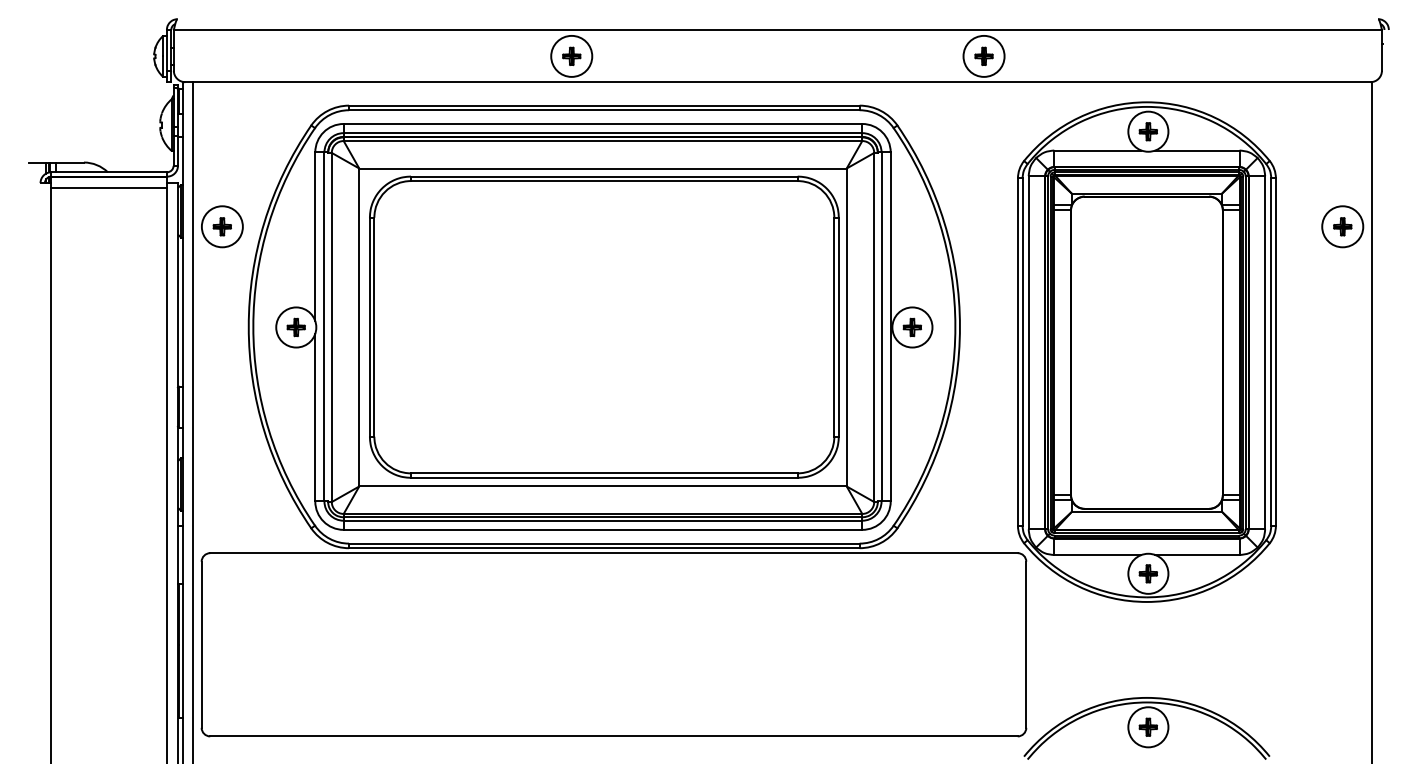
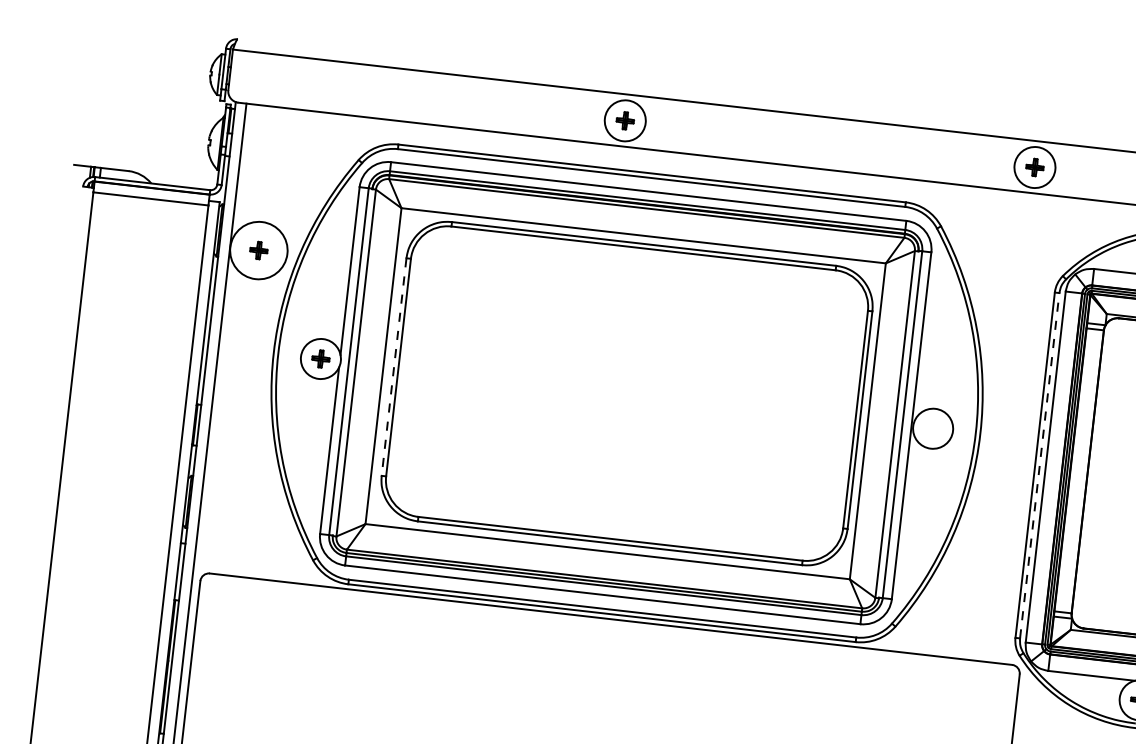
circle: (221, 226) -> (258, 250), size x1.4
line: (369, 327) -> (393, 367), solid -> dashed
part: (912, 327) -> (933, 428), removed
line: (1022, 352) -> (1039, 466), solid -> dashed

